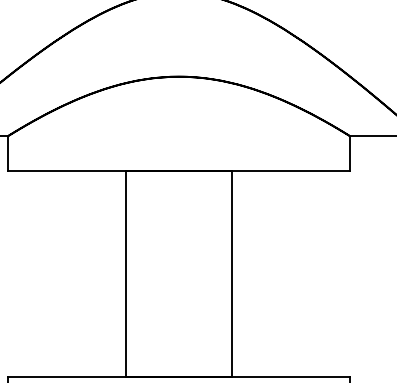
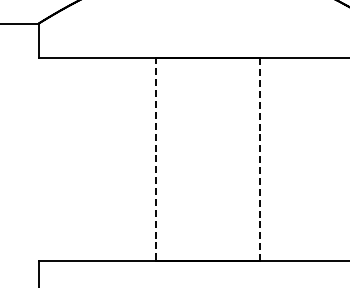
line: (126, 273) -> (156, 159), solid -> dashed
line: (231, 273) -> (260, 159), solid -> dashed

